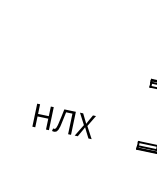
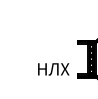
text: (63, 121) -> (53, 69), moved

